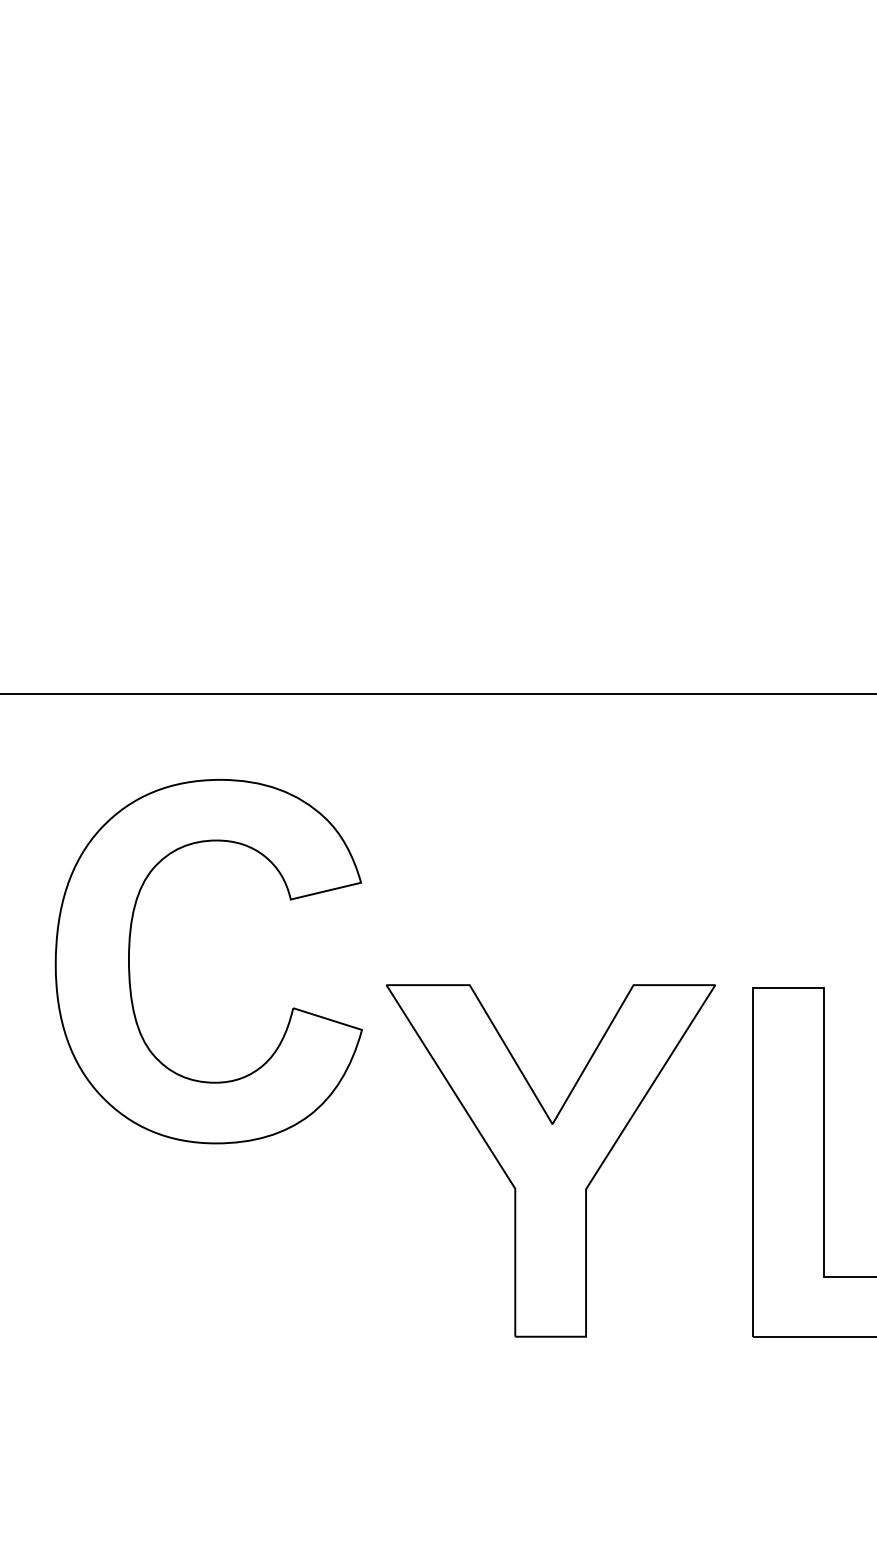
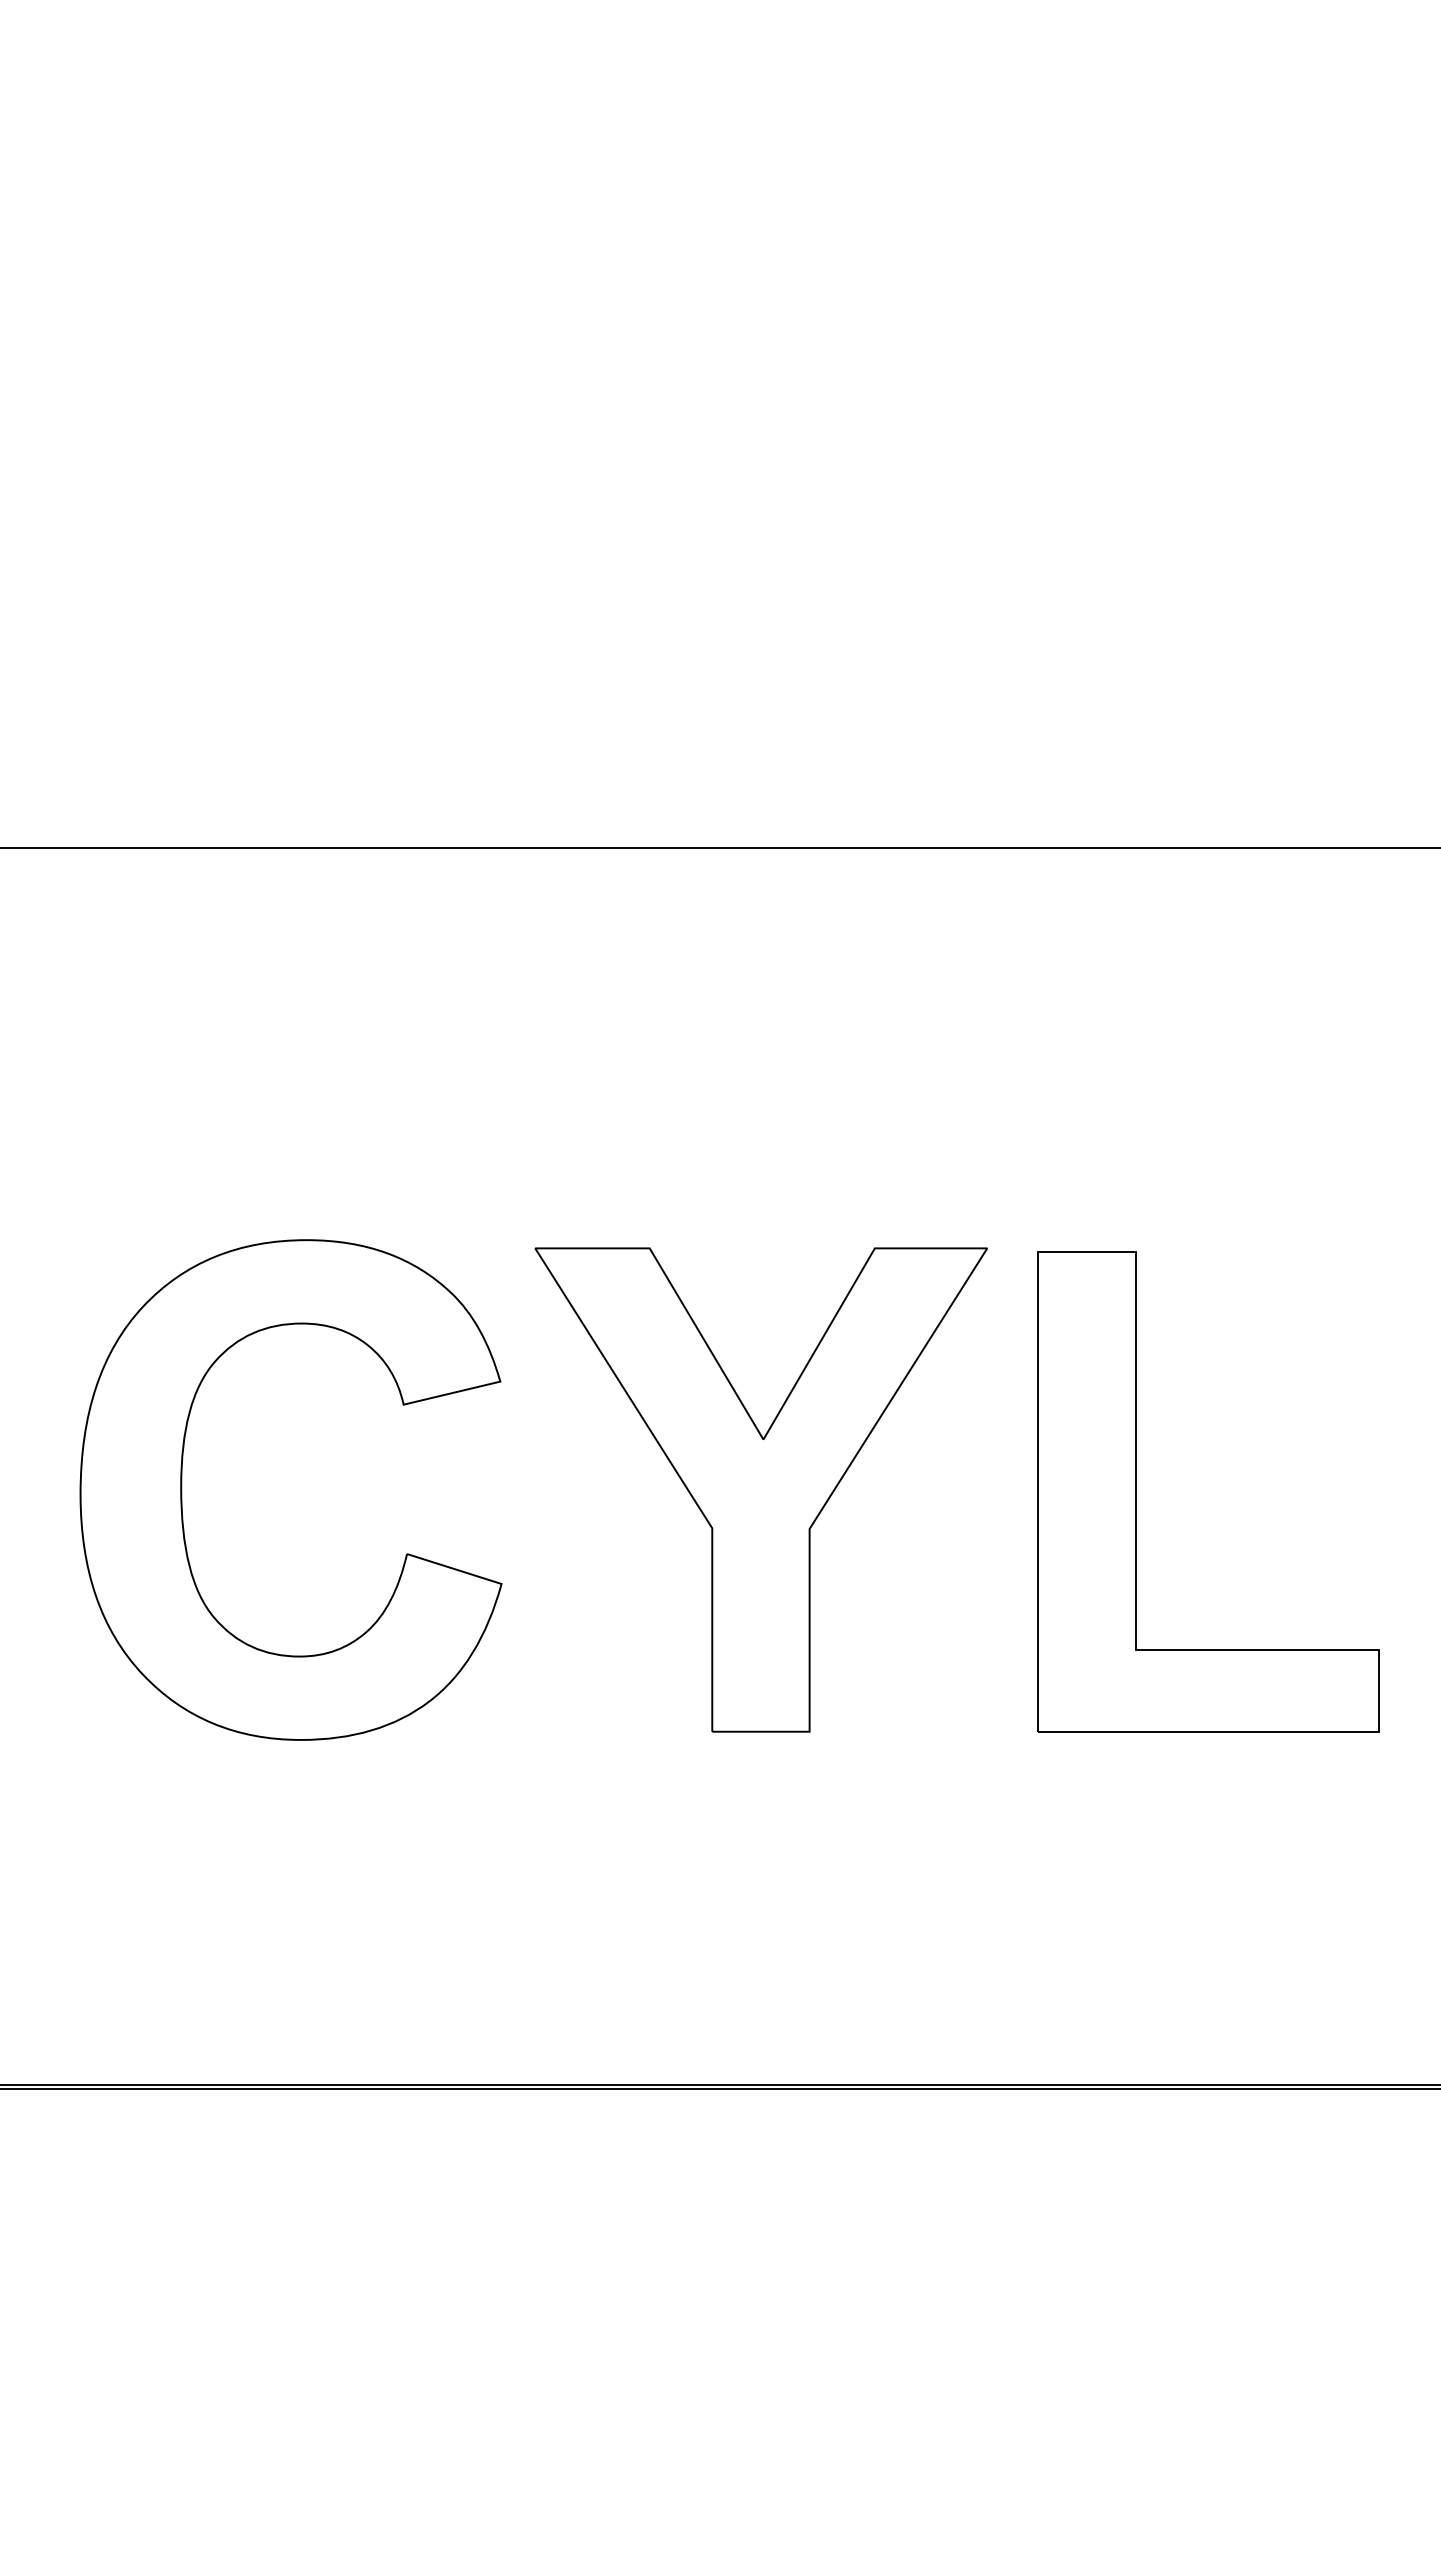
part: (129, 961) -> (182, 1489), moved

